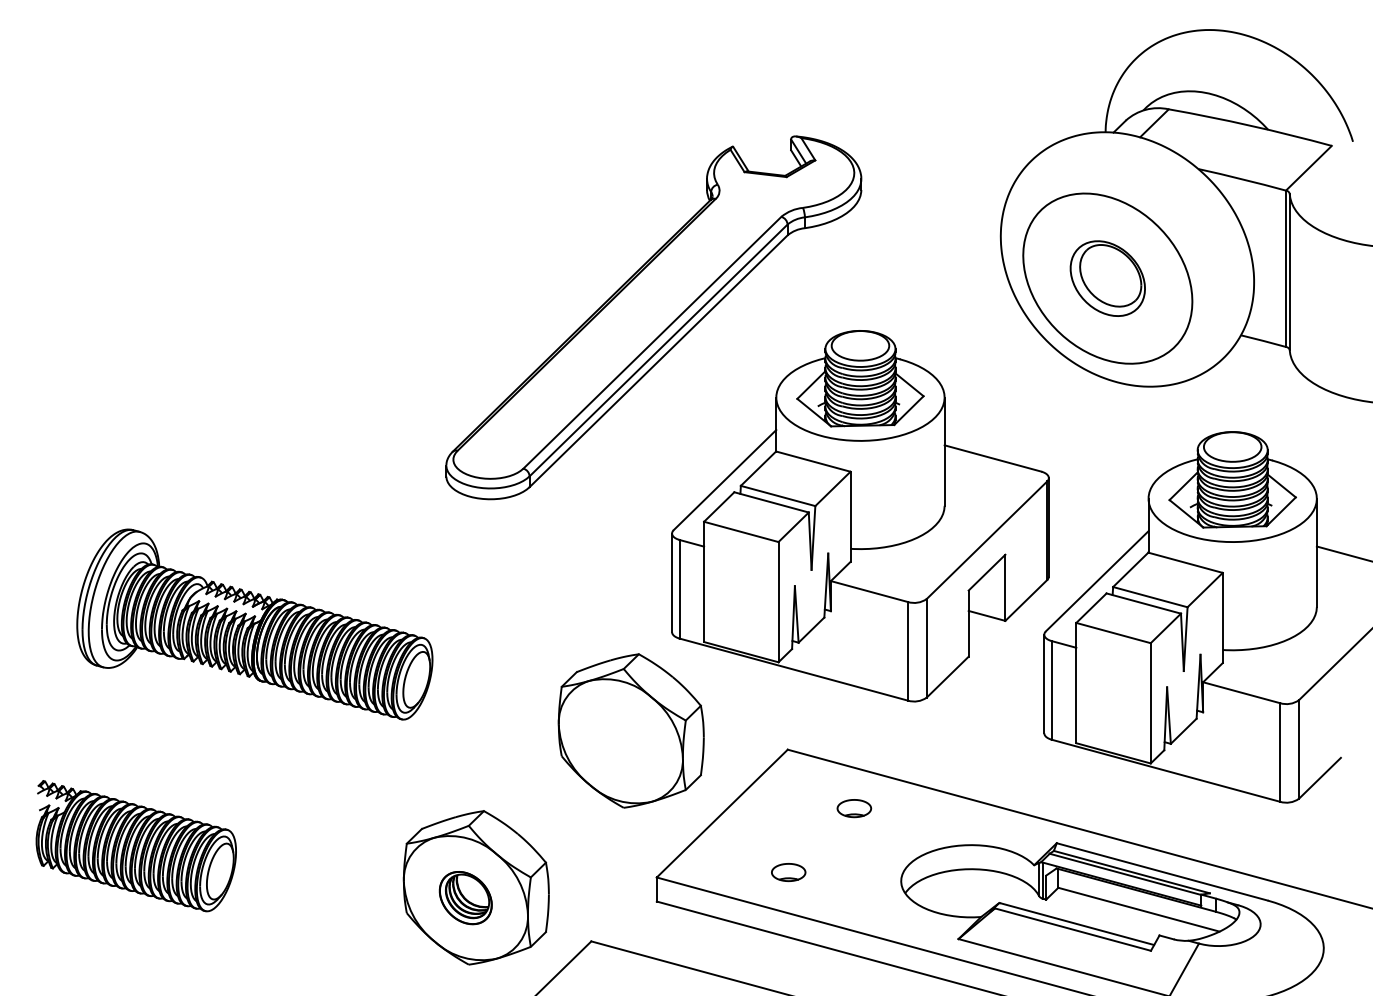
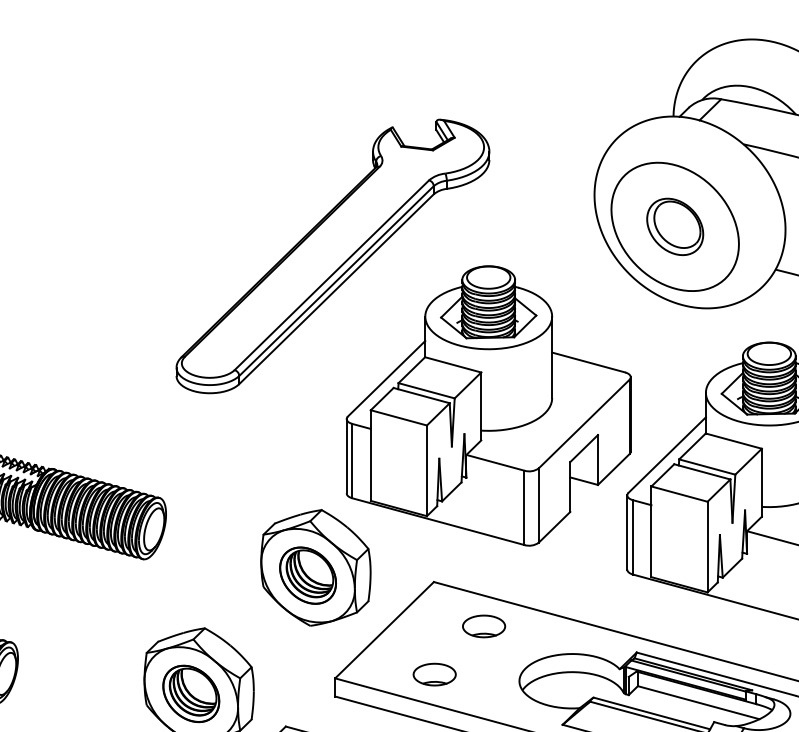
part: (620, 741) -> (307, 575), added
part: (854, 808) -> (484, 626), size x1.67
part: (788, 872) -> (434, 674), size x1.67
part: (465, 897) -> (190, 693), size x1.43

